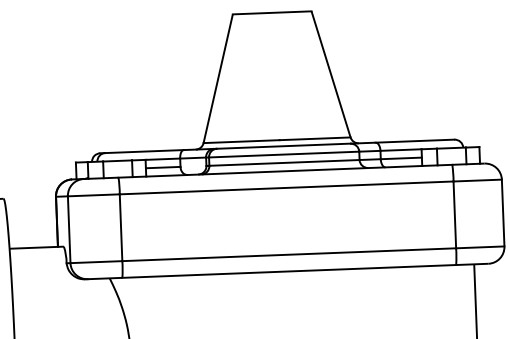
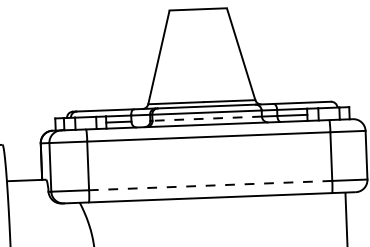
line: (284, 162) -> (207, 118), solid -> dashed
line: (289, 254) -> (210, 185), solid -> dashed

